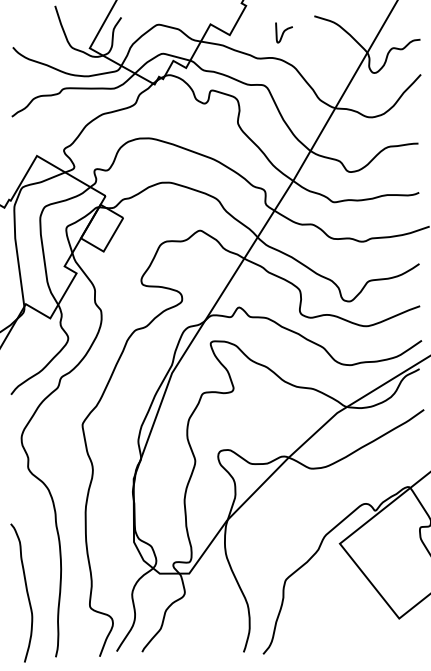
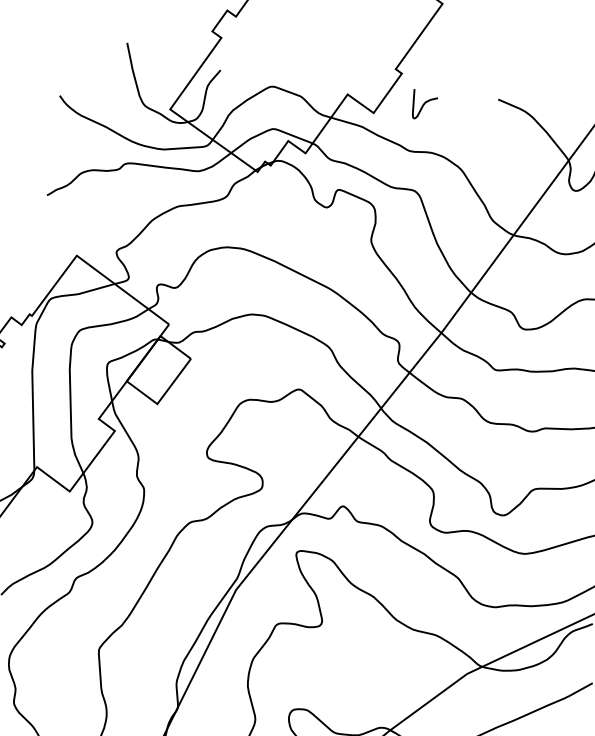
curve: (283, 32) -> (423, 104), moved

